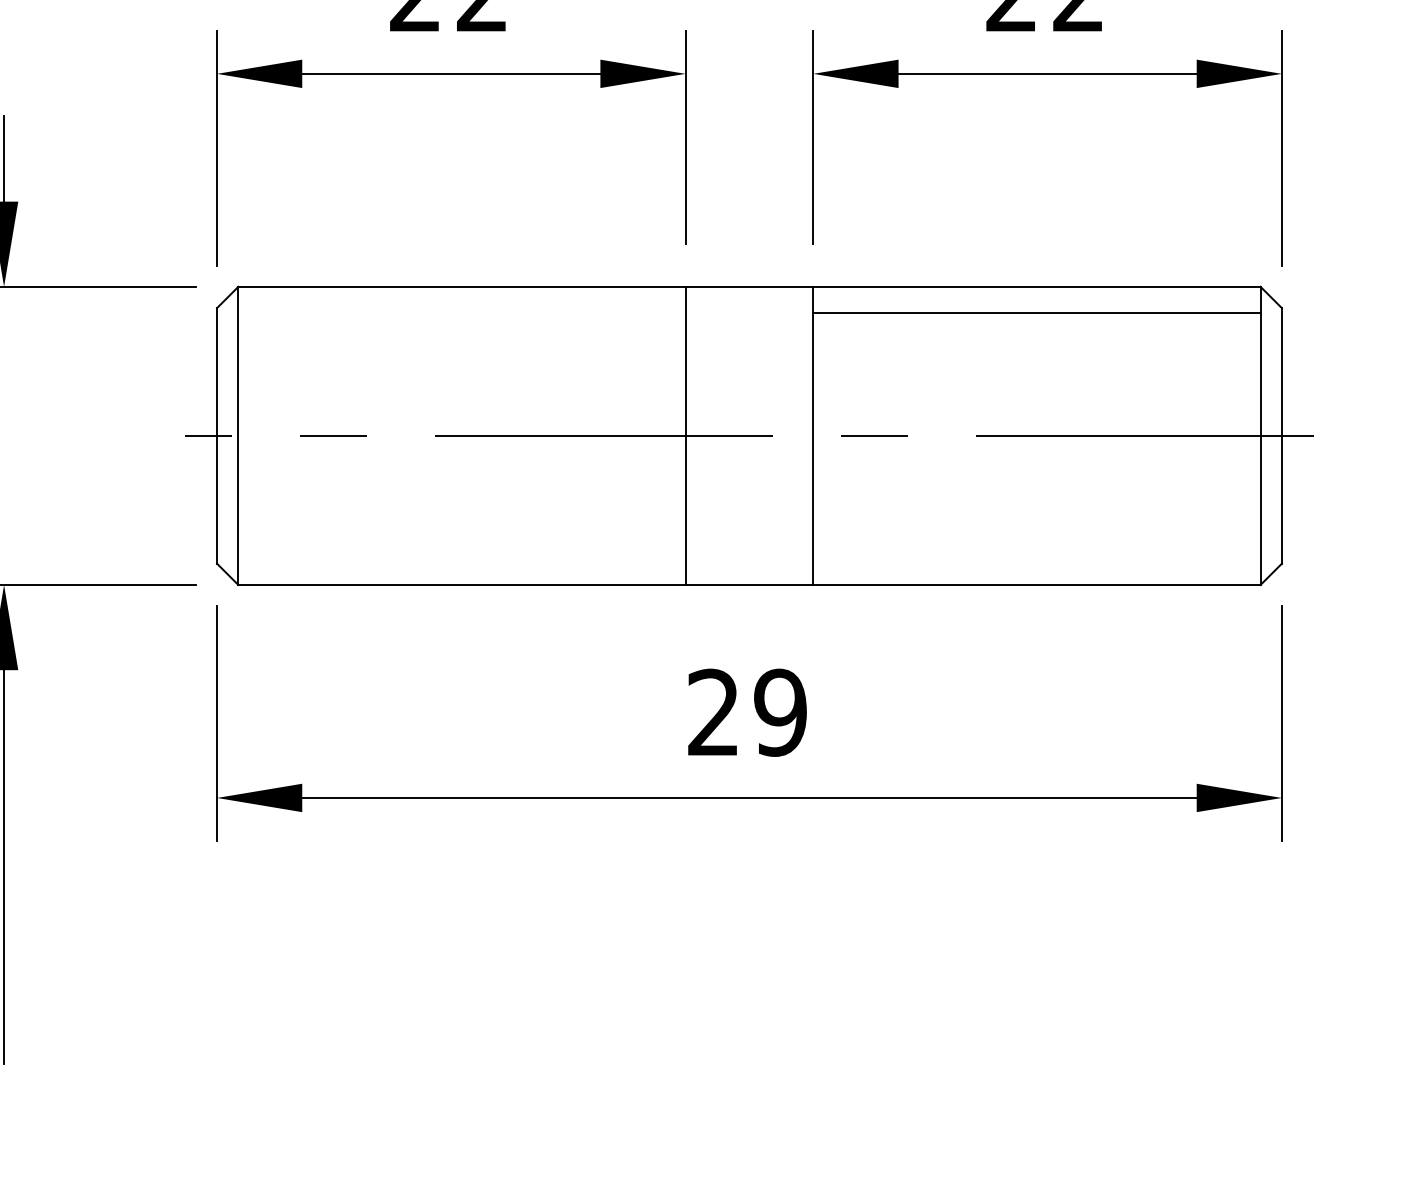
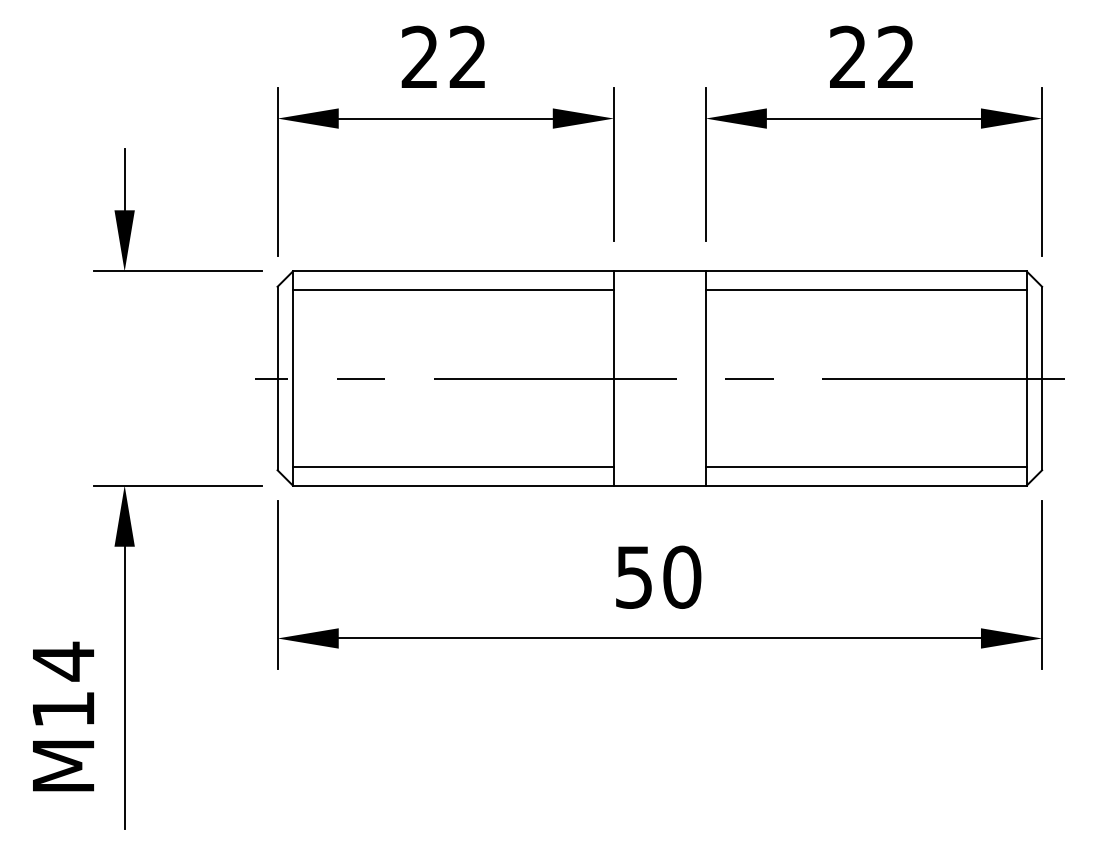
line: (460, 311) -> (452, 289), added
line: (460, 559) -> (452, 467), added
line: (1035, 559) -> (865, 467), added
text: (747, 711) -> (658, 576), 29 -> 50

